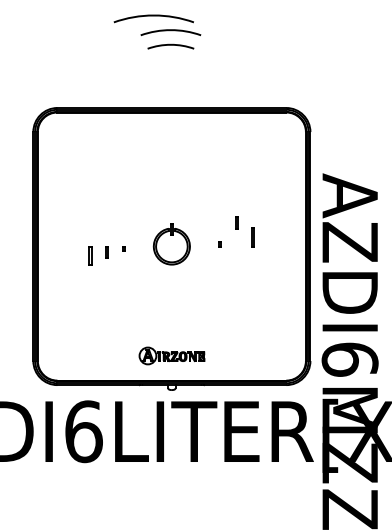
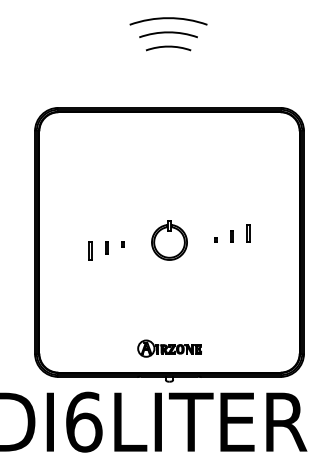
arc: (153, 16) -> (168, 19), moved
part: (236, 222) -> (232, 236), moved

